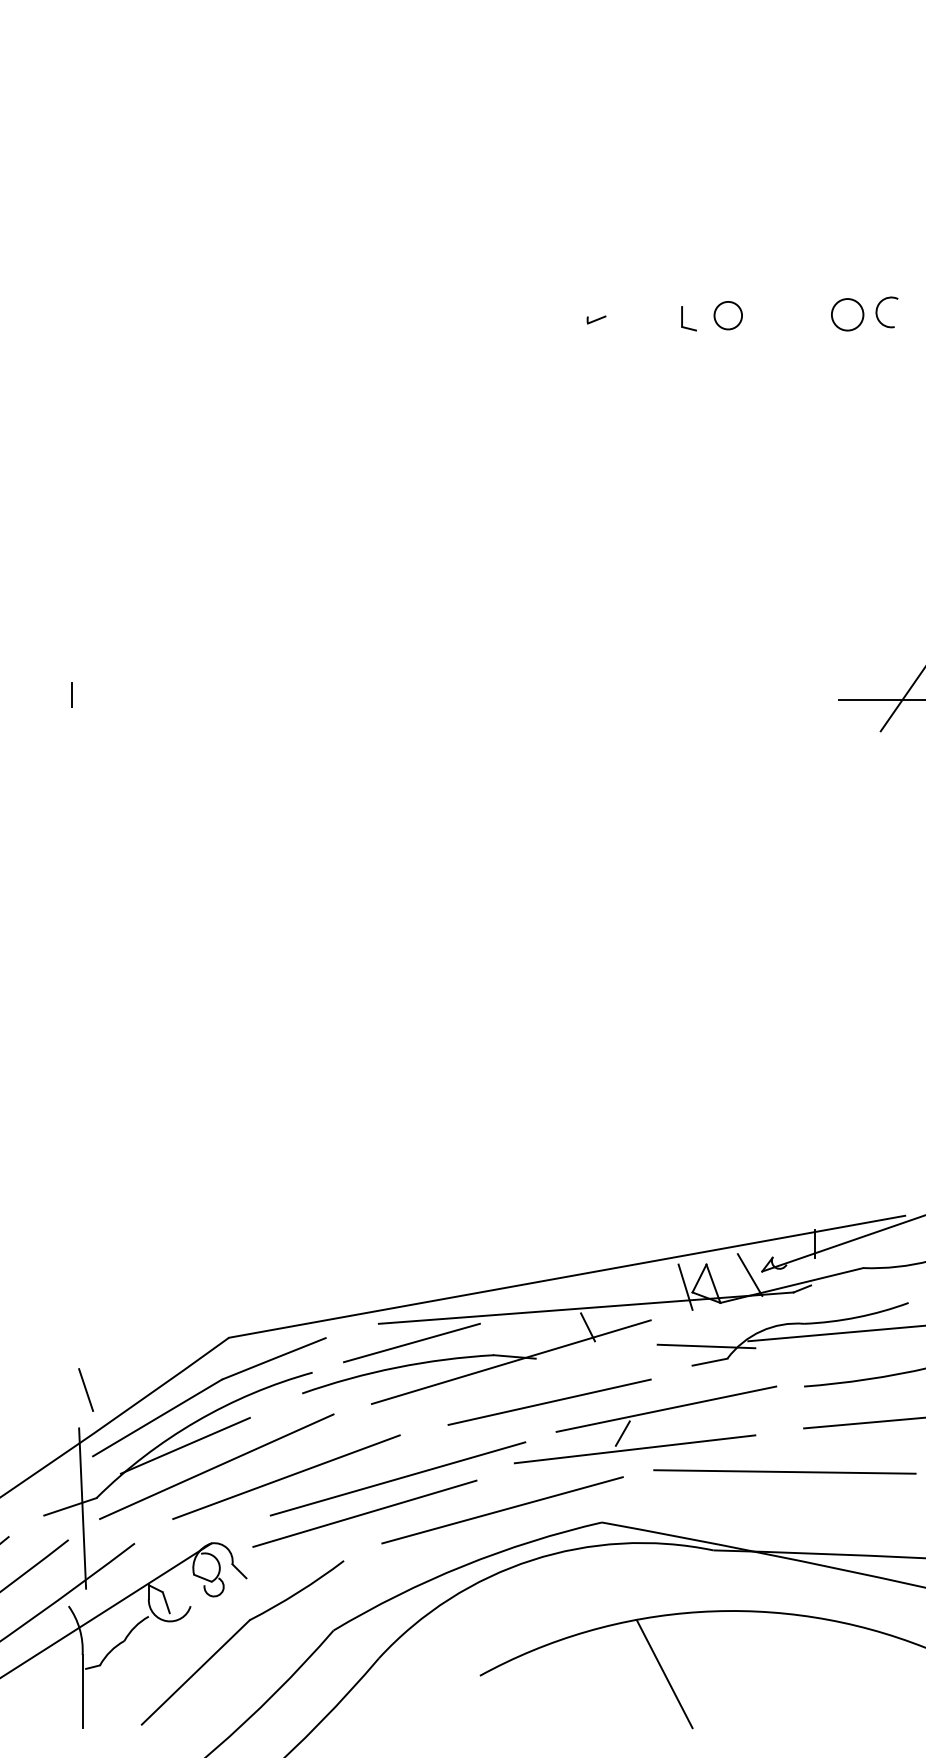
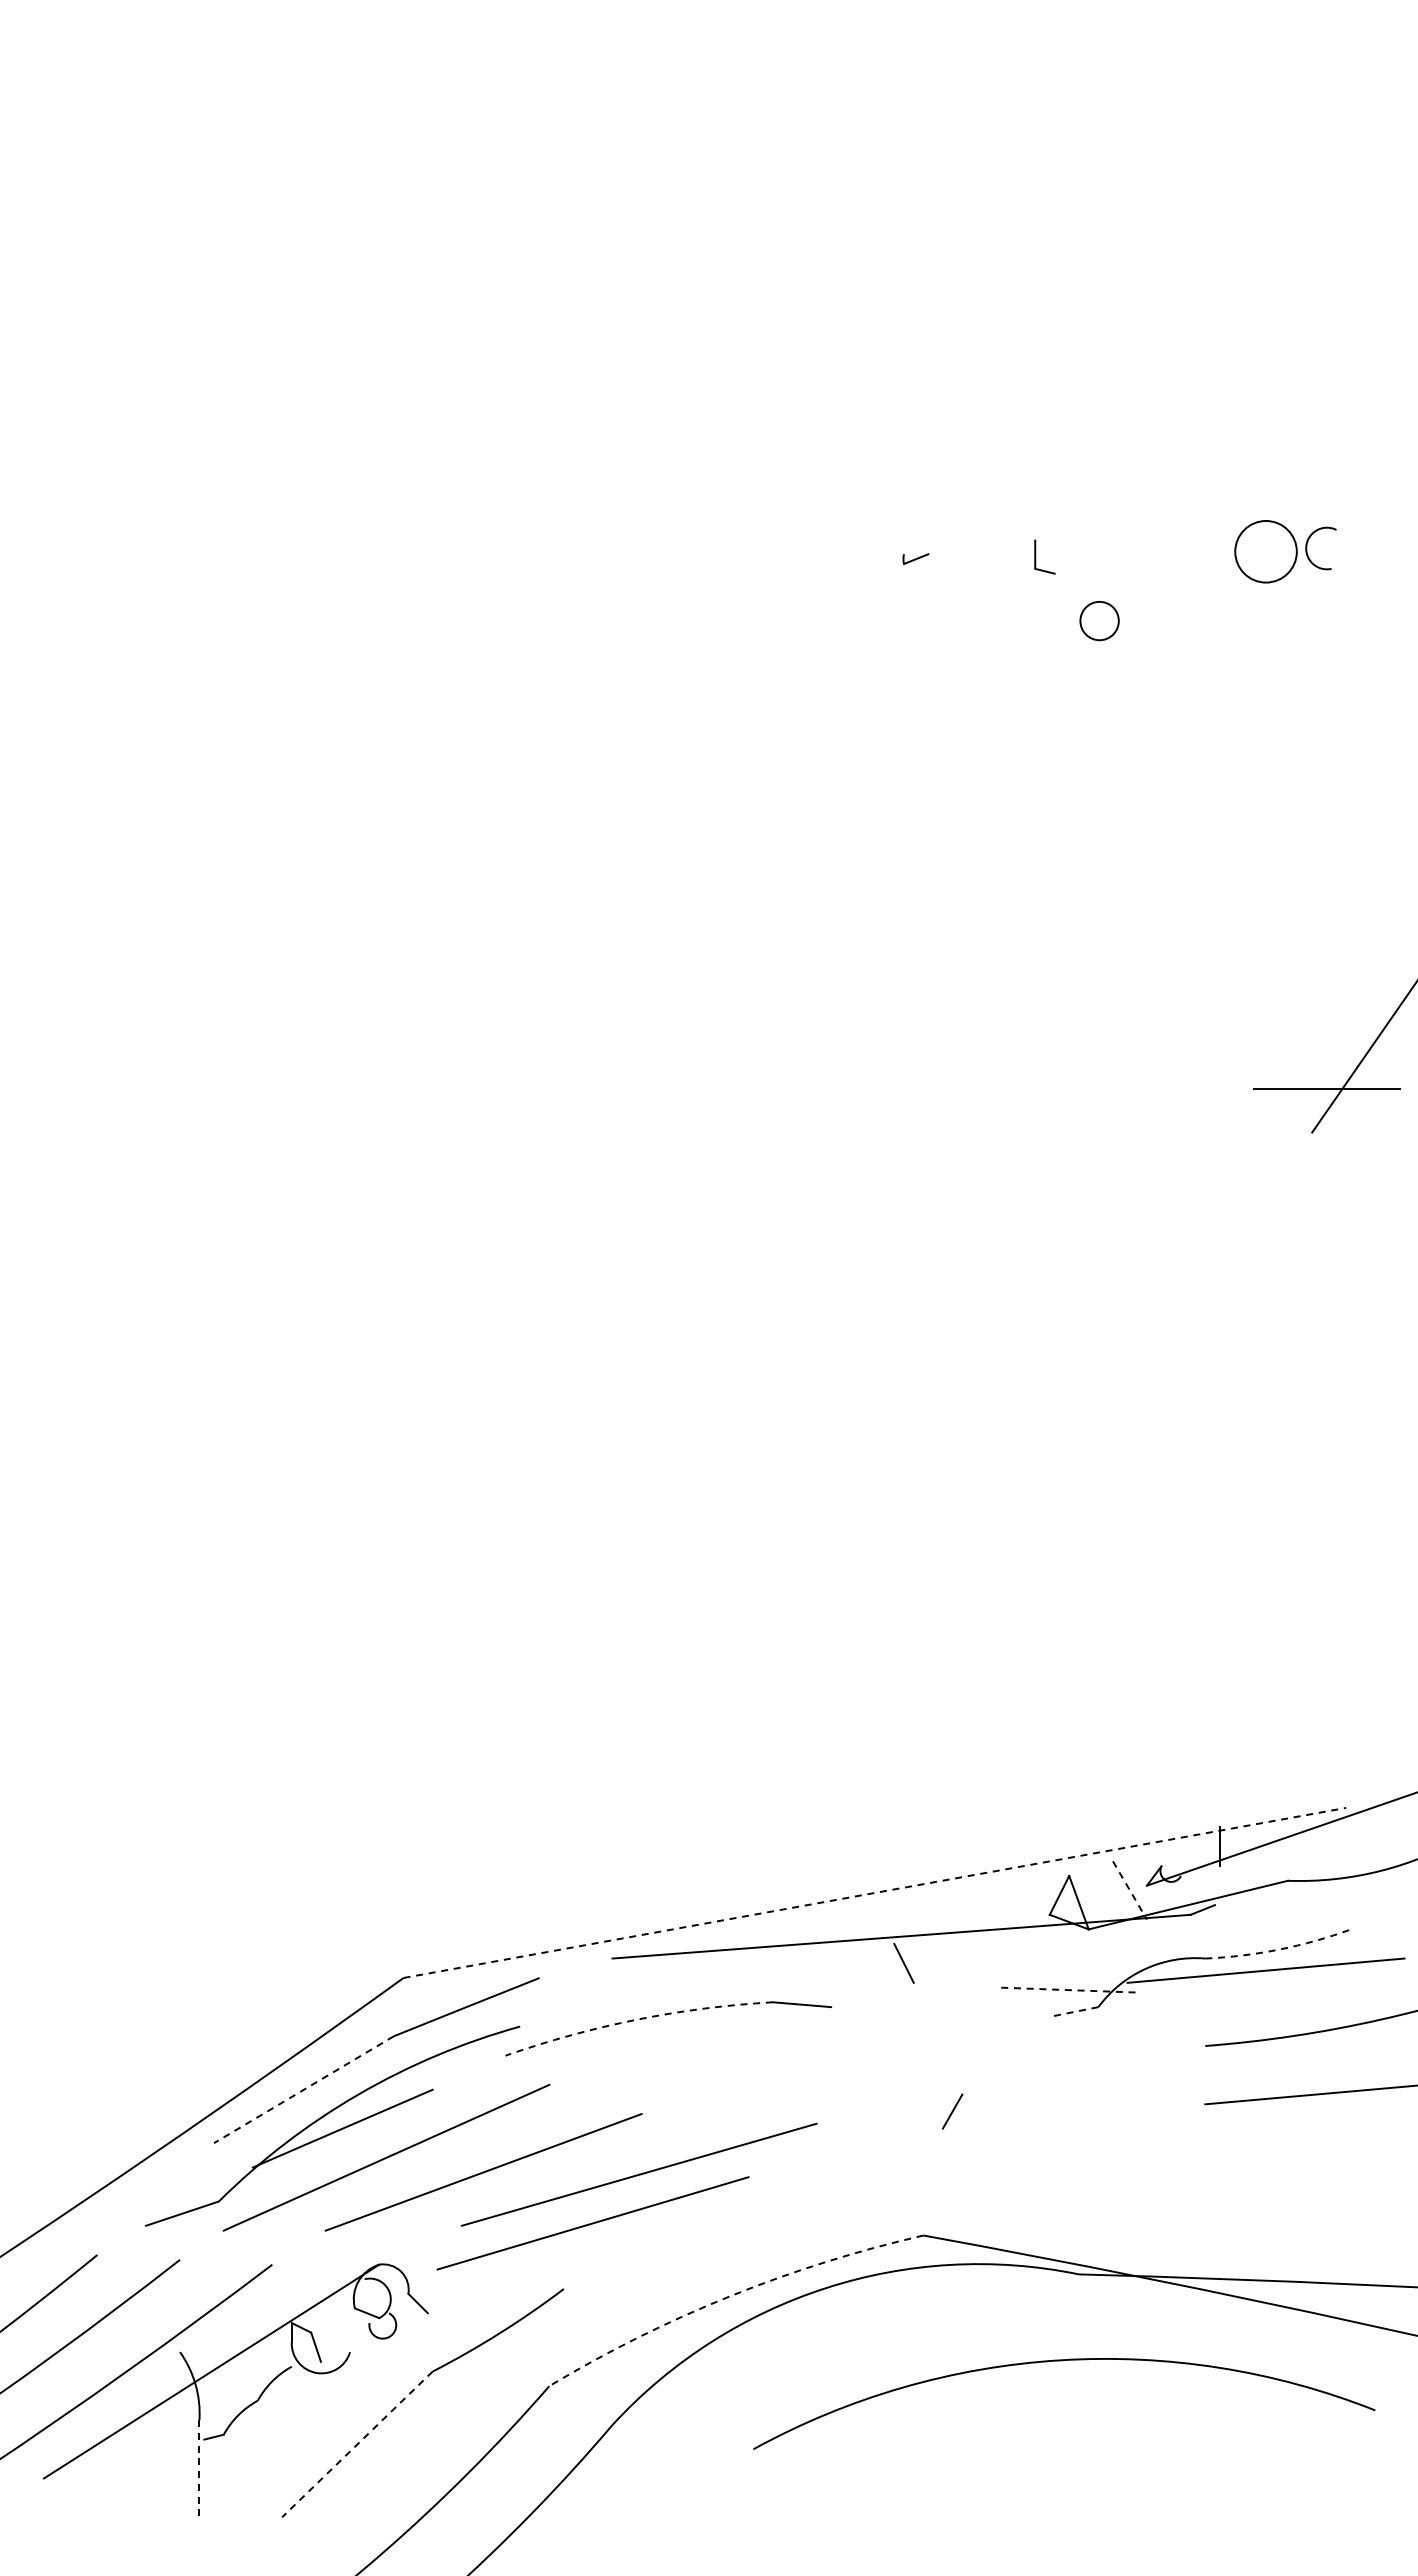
circle: (847, 314) -> (1265, 551), size x1.4
circle: (728, 315) -> (1099, 621), moved
line: (71, 694) -> (184, 1080), removed
line: (749, 1275) -> (1129, 1890), solid -> dashed
line: (566, 1276) -> (874, 1892), solid -> dashed
line: (685, 1287) -> (1039, 1907), removed
arc: (857, 1317) -> (1279, 1949), solid -> dashed
line: (411, 1343) -> (658, 1985), removed
line: (706, 1346) -> (1069, 1990), solid -> dashed
line: (510, 1361) -> (796, 2011), removed
line: (710, 1362) -> (1074, 2012), solid -> dashed
arc: (396, 1367) -> (637, 2019), solid -> dashed
line: (86, 1389) -> (204, 2050), removed
line: (549, 1401) -> (850, 2067), removed
line: (666, 1409) -> (1013, 2077), removed
line: (157, 1417) -> (303, 2089), solid -> dashed
line: (634, 1449) -> (969, 2133), removed
line: (784, 1471) -> (1178, 2164), removed
line: (82, 1508) -> (199, 2215), removed
line: (502, 1510) -> (784, 2218), removed
arc: (463, 1566) -> (730, 2296), solid -> dashed
line: (195, 1672) -> (357, 2444), solid -> dashed
line: (664, 1673) -> (1010, 2446), removed
line: (82, 1691) -> (199, 2471), solid -> dashed

